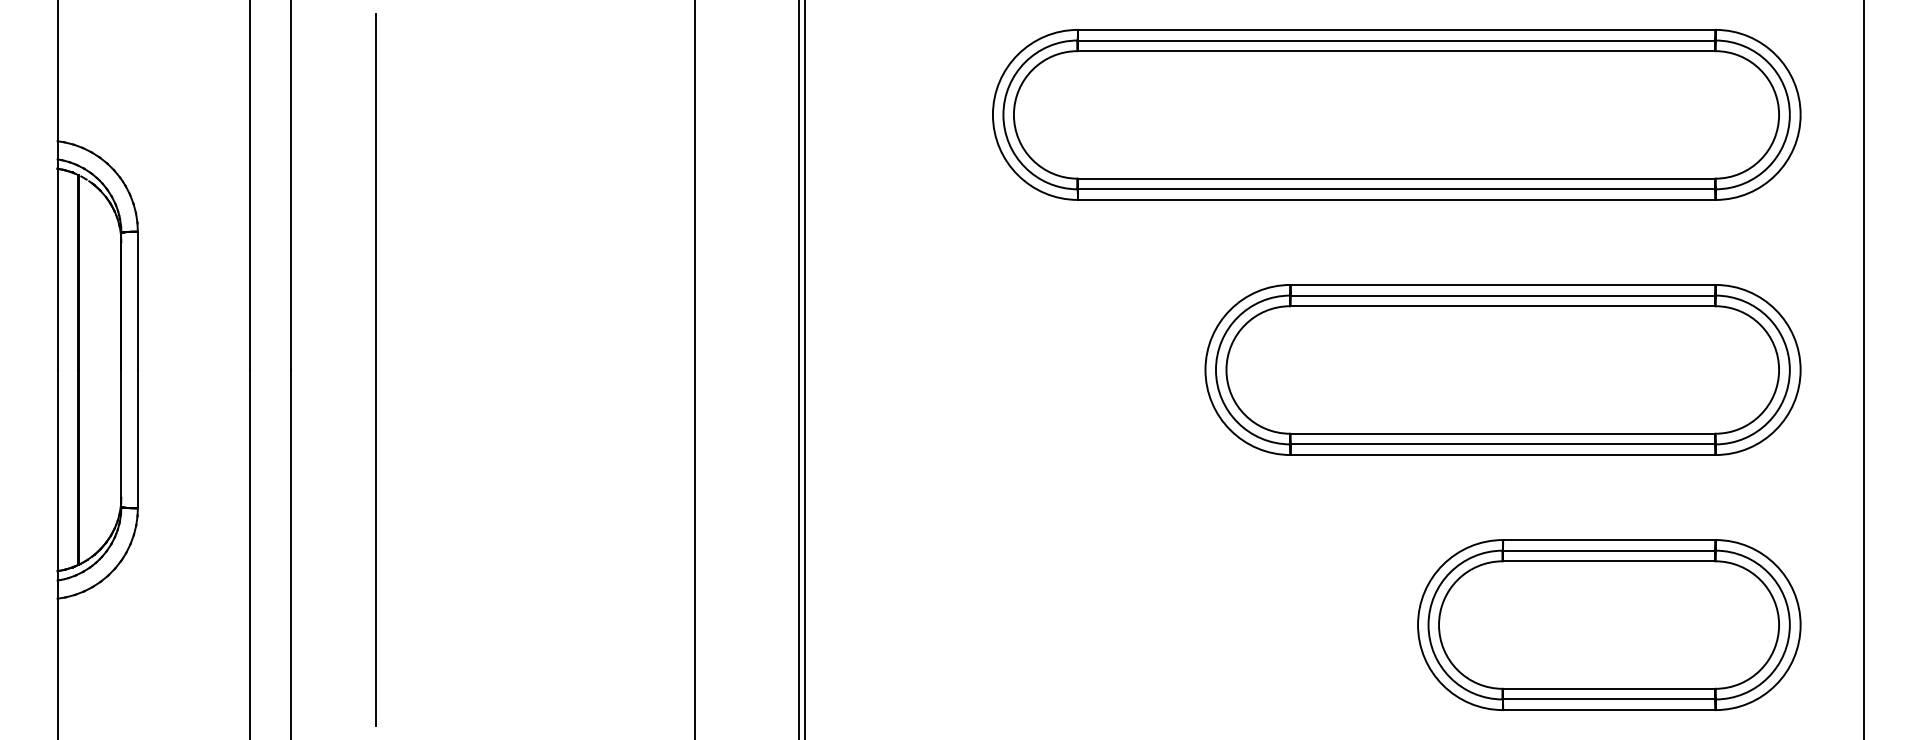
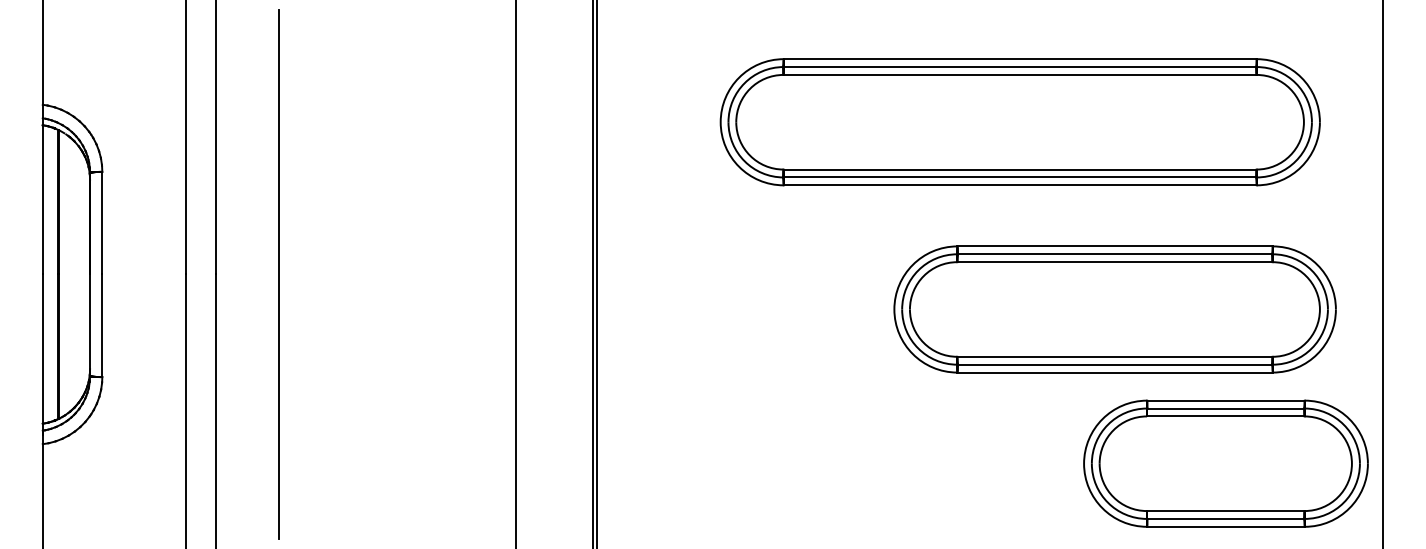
part: (1395, 115) -> (1019, 122), moved
part: (1502, 370) -> (1114, 309), moved
part: (1608, 624) -> (1225, 463), moved

